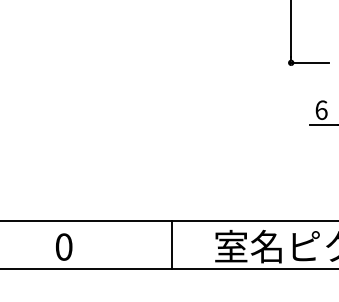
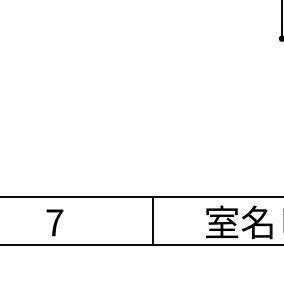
line: (172, 245) -> (153, 221), moved
text: (63, 246) -> (54, 222), 0 -> 7

